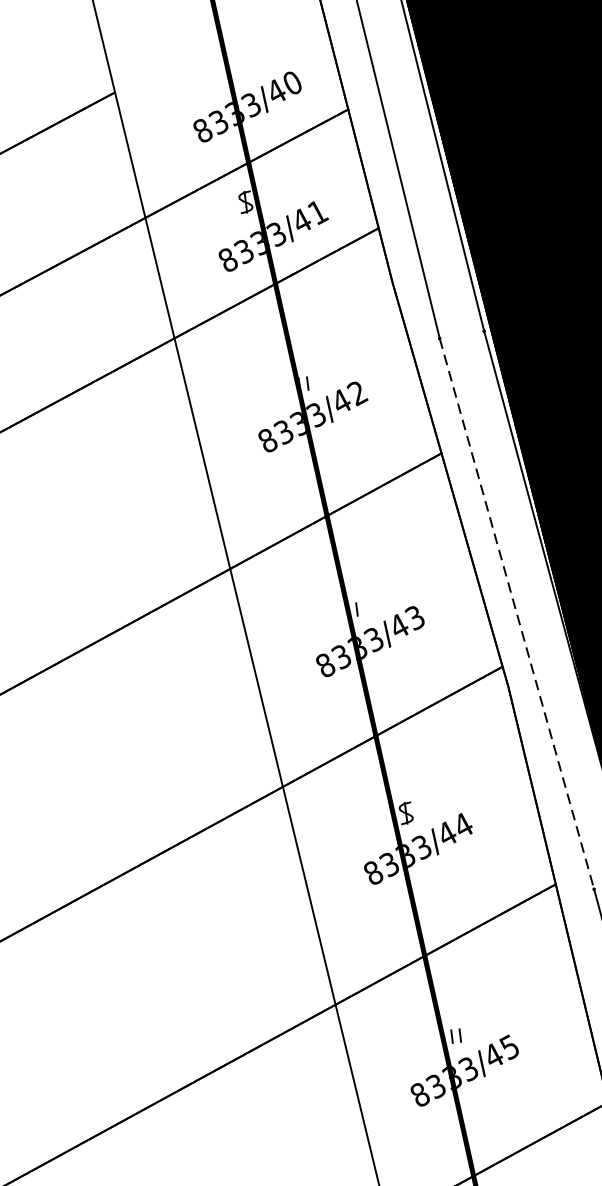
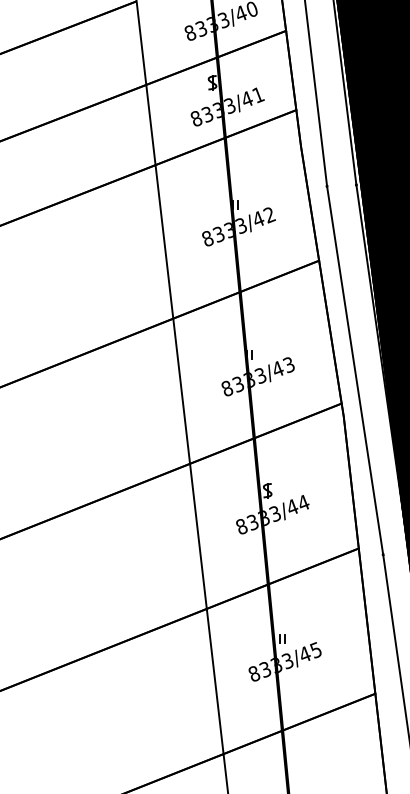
line: (517, 615) -> (355, 371), dashed -> solid

